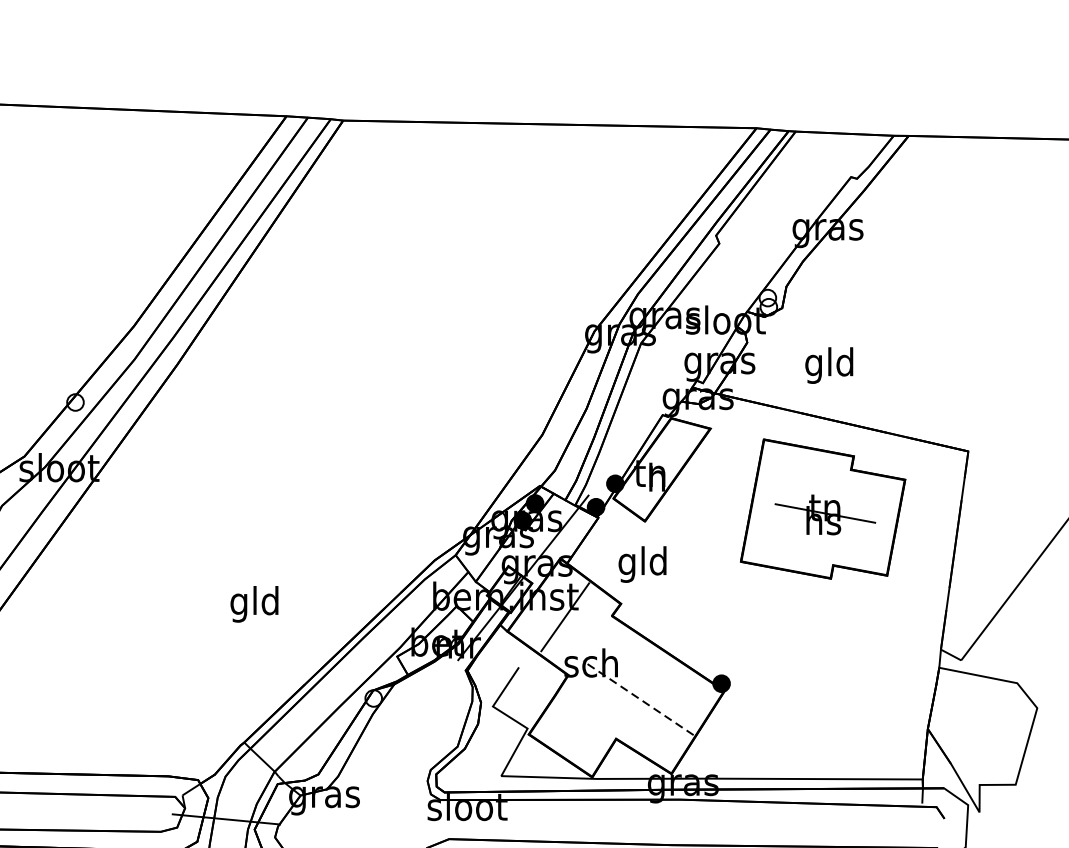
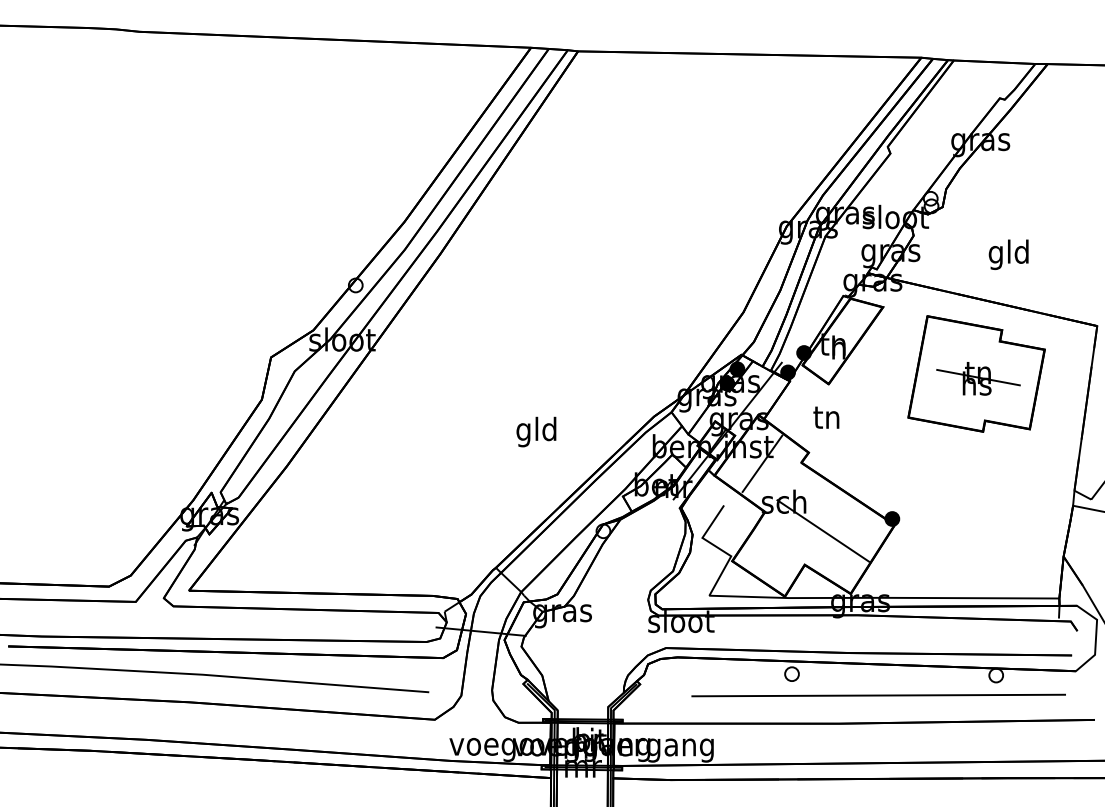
text: (828, 365) -> (1008, 254), moved
text: (642, 563) -> (826, 419), gld -> tn
text: (254, 603) -> (536, 431), moved
line: (637, 697) -> (822, 530), dashed -> solid

